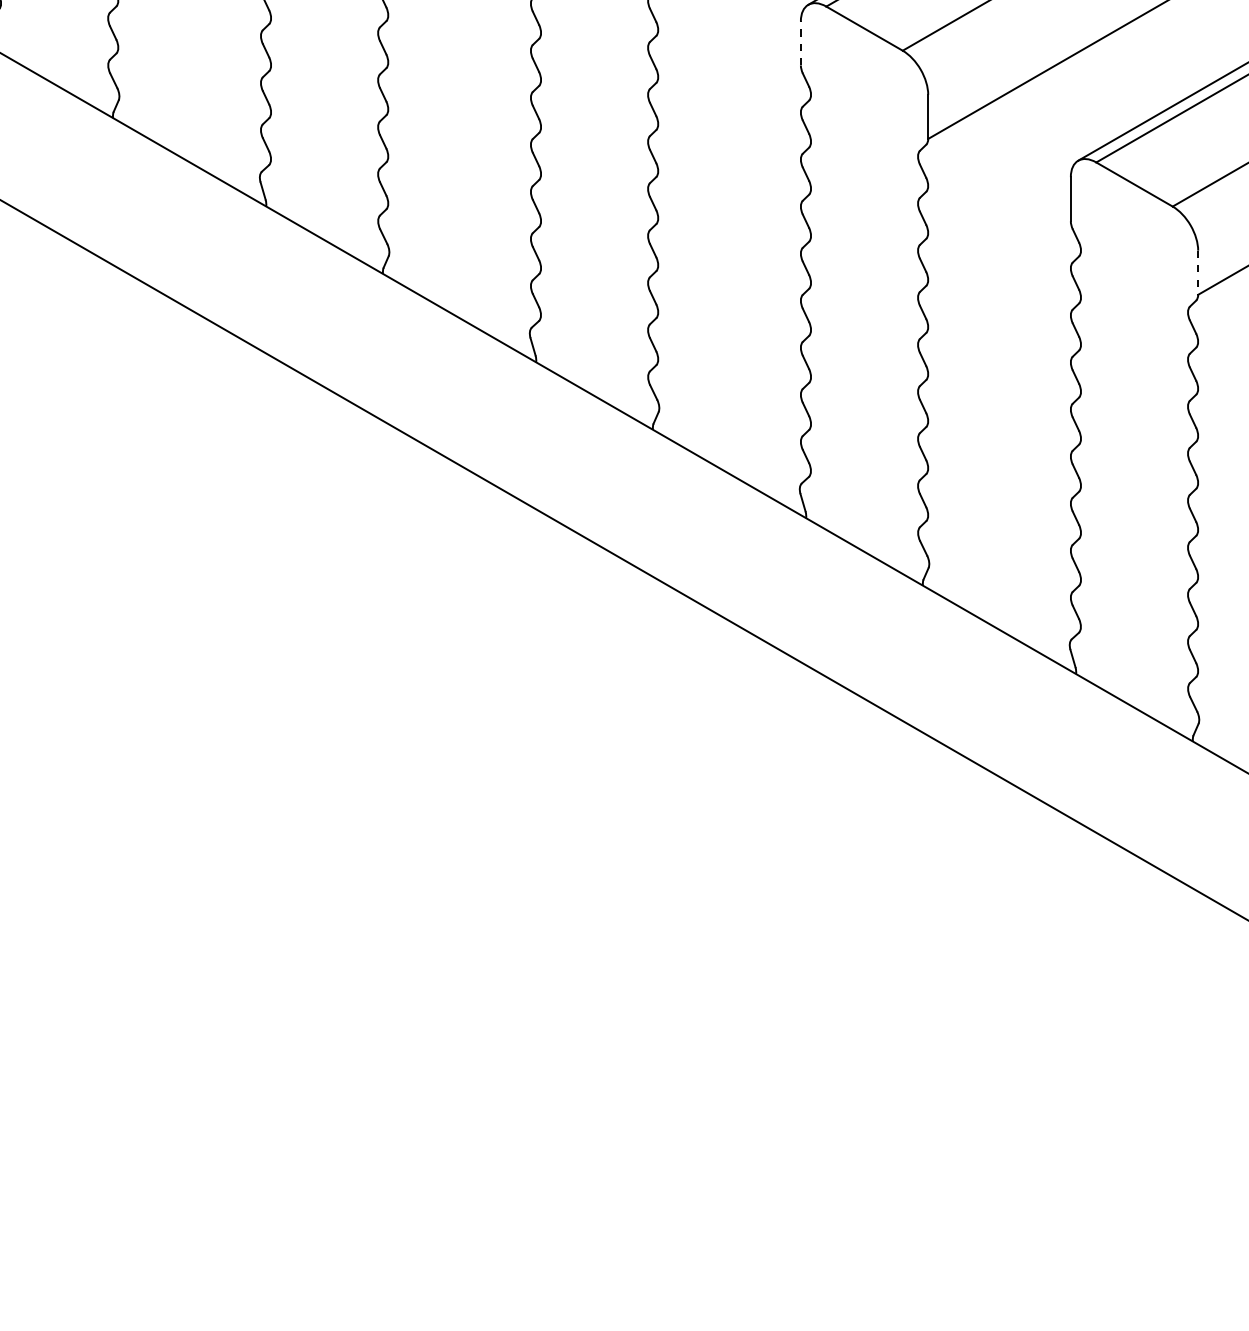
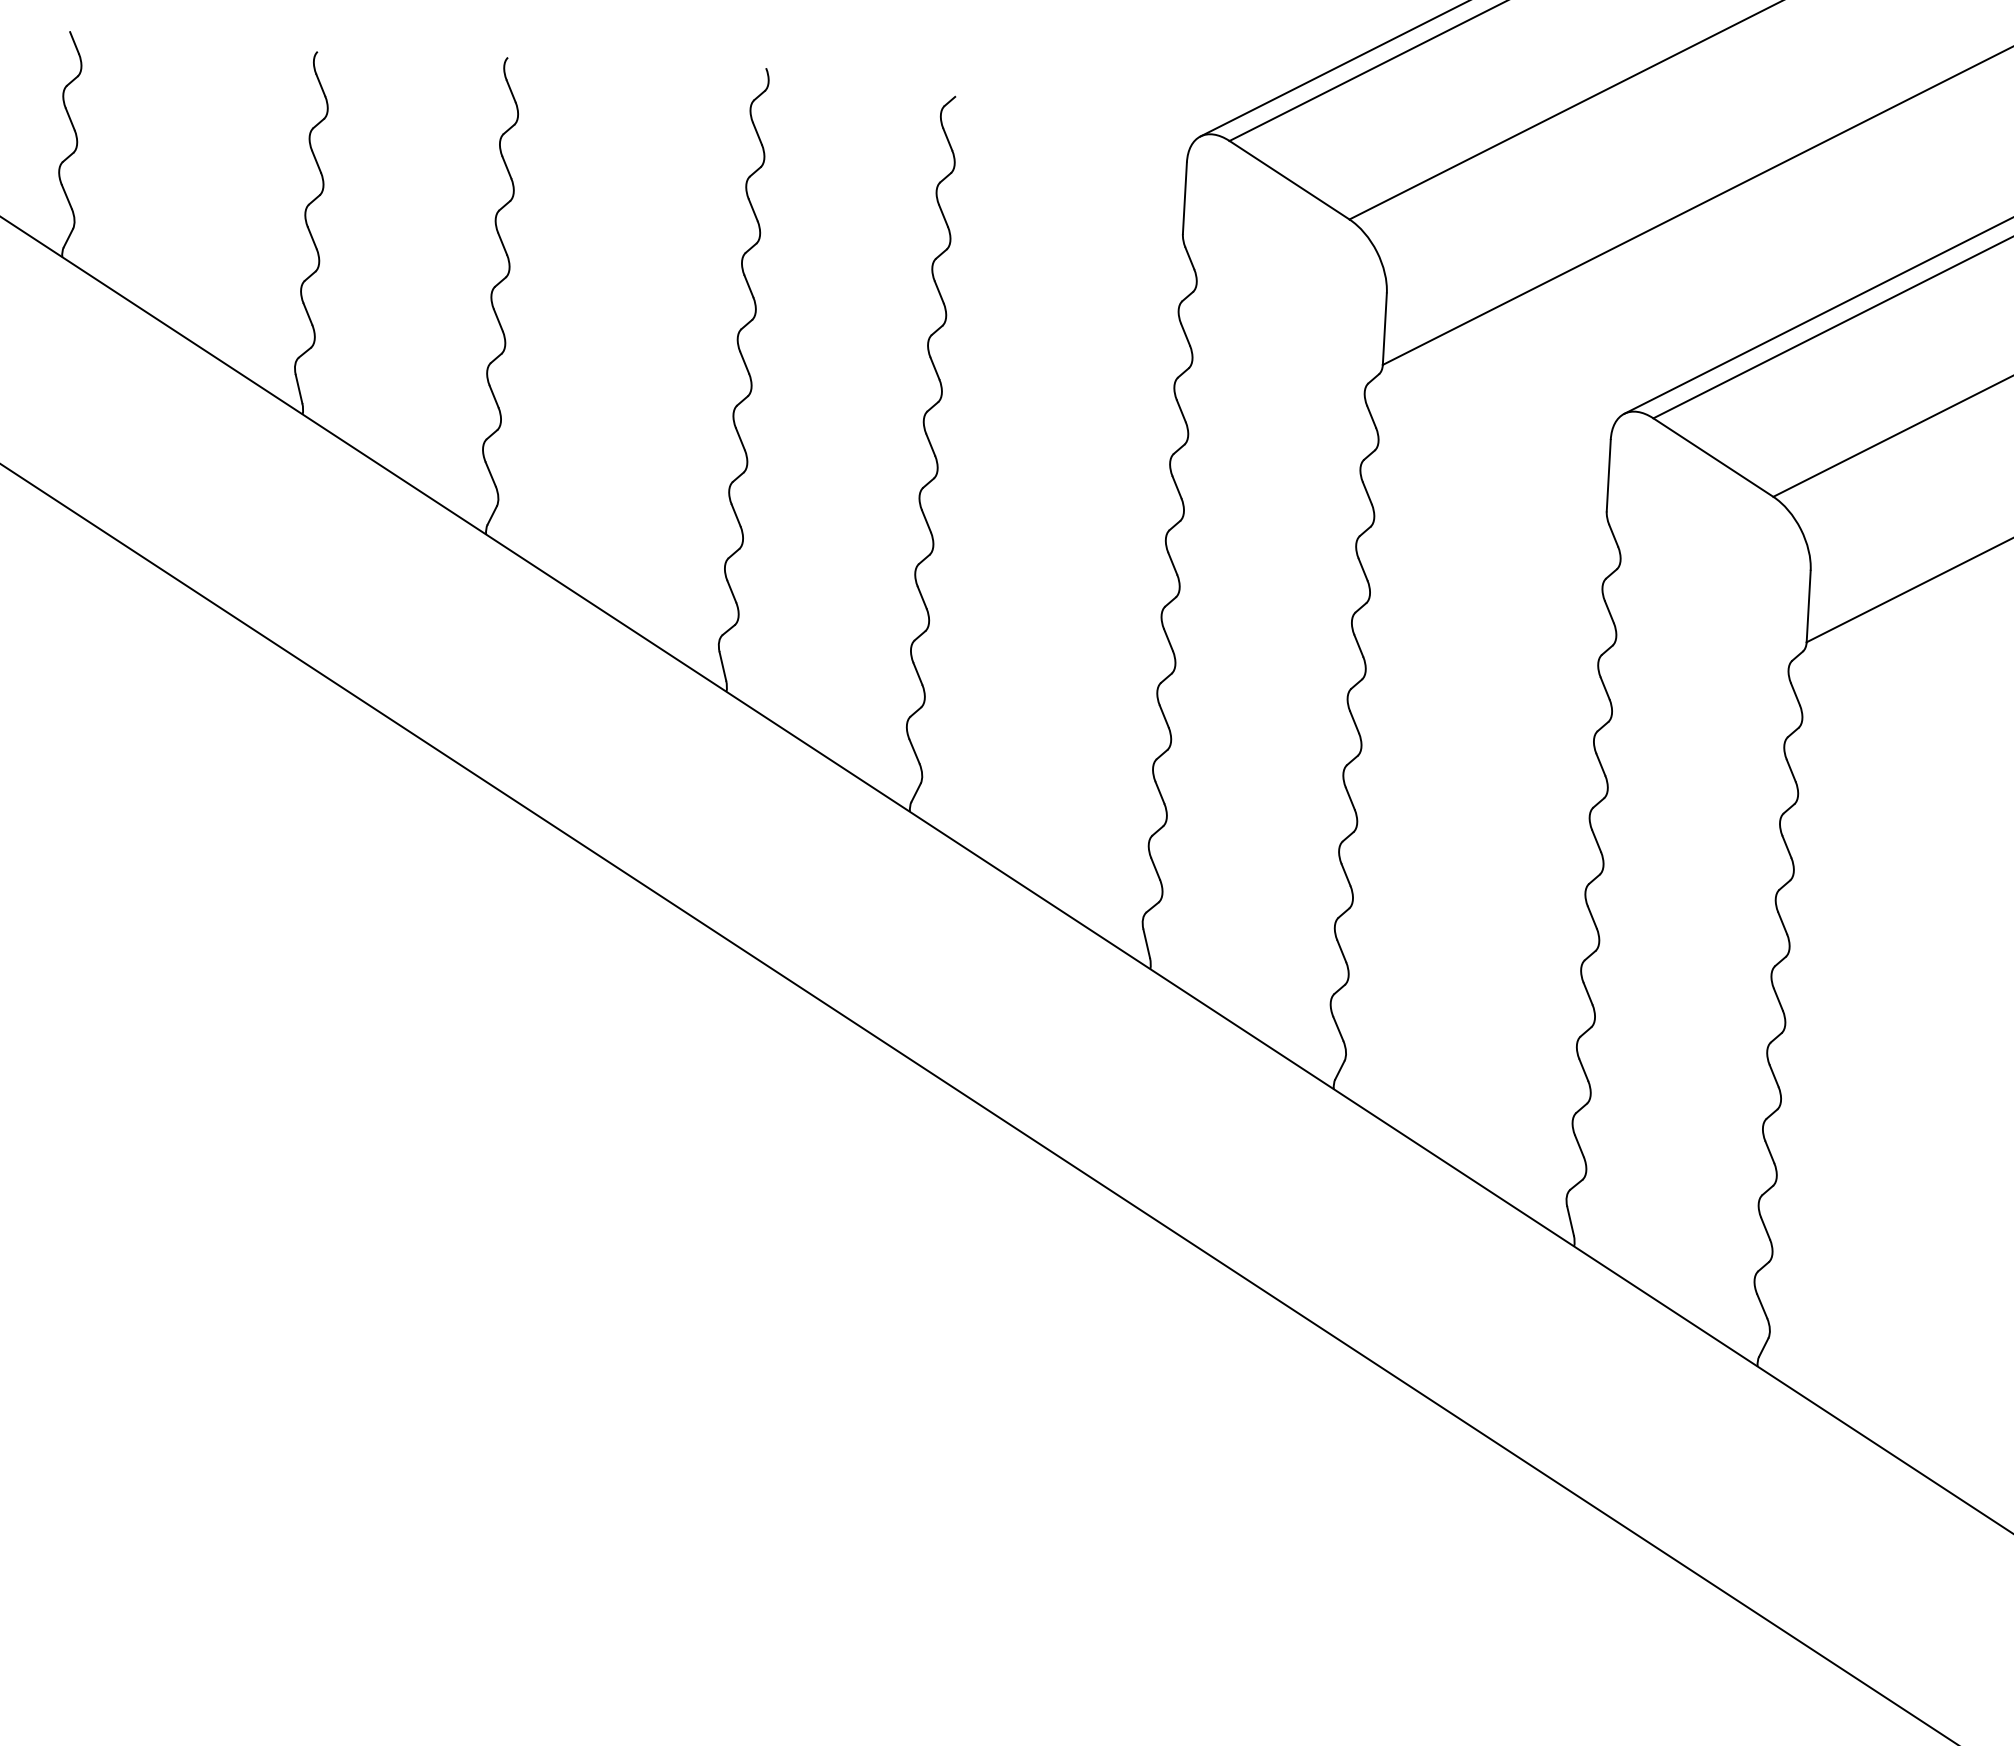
line: (800, 42) -> (1184, 196), dashed -> solid
line: (1198, 273) -> (1809, 607), dashed -> solid

